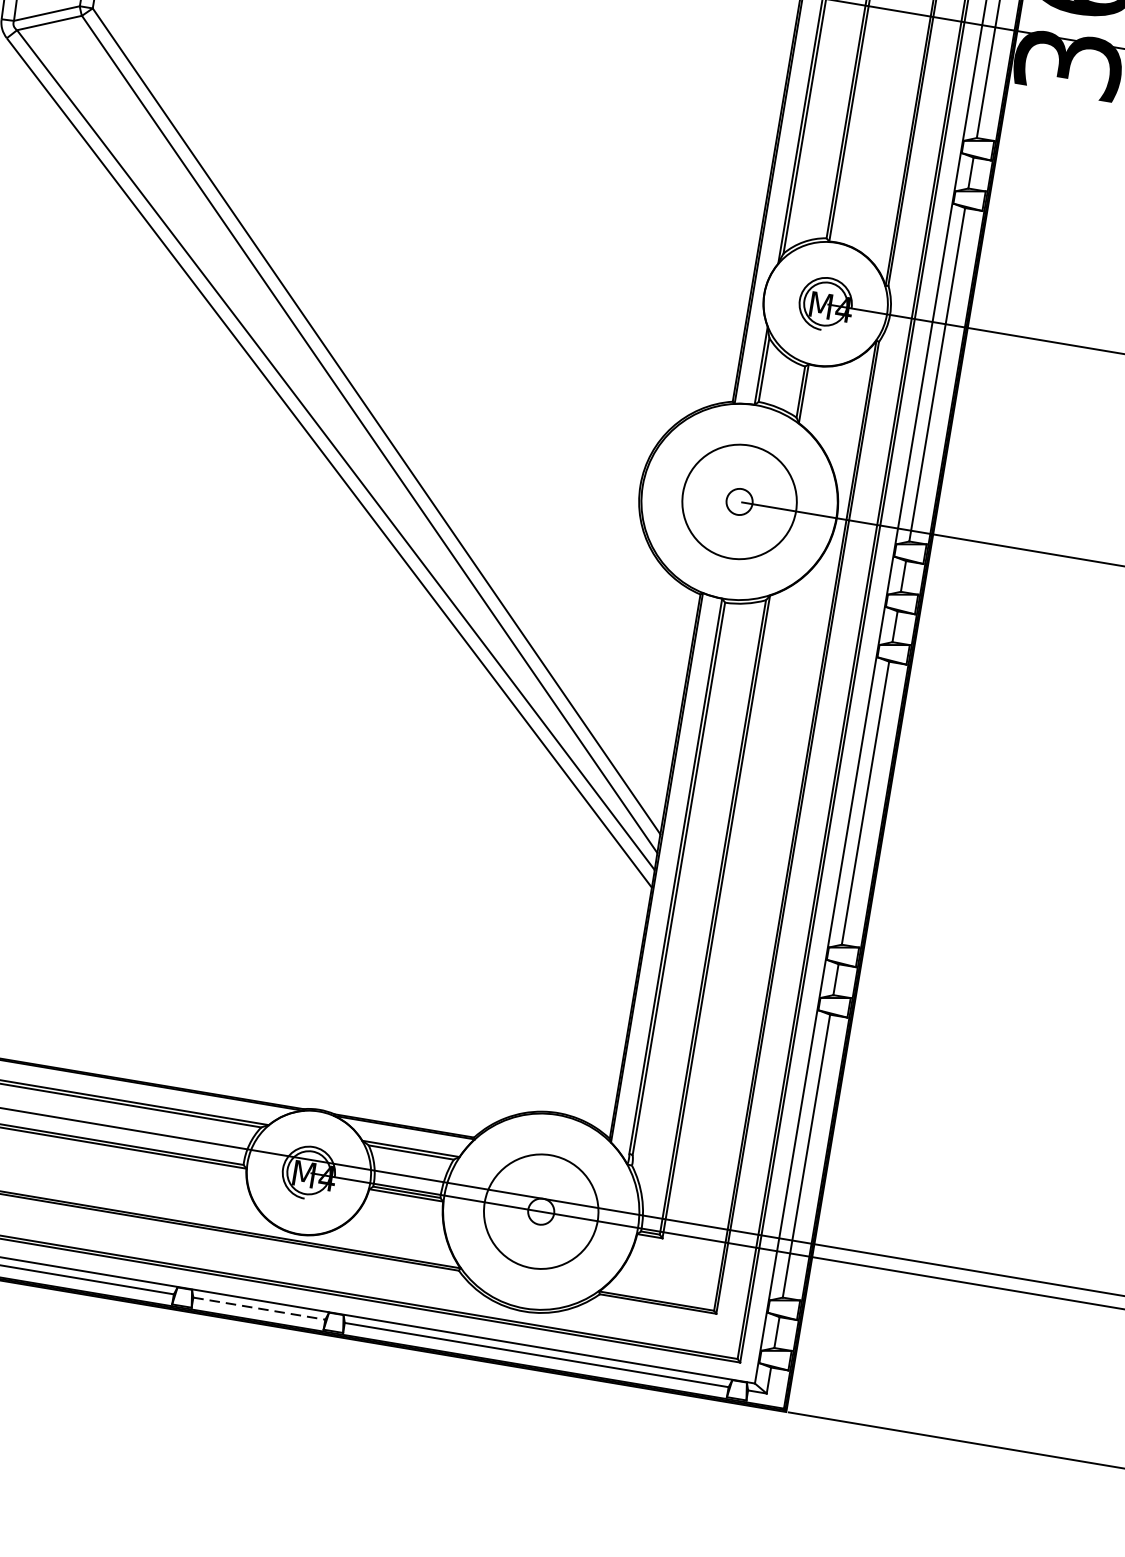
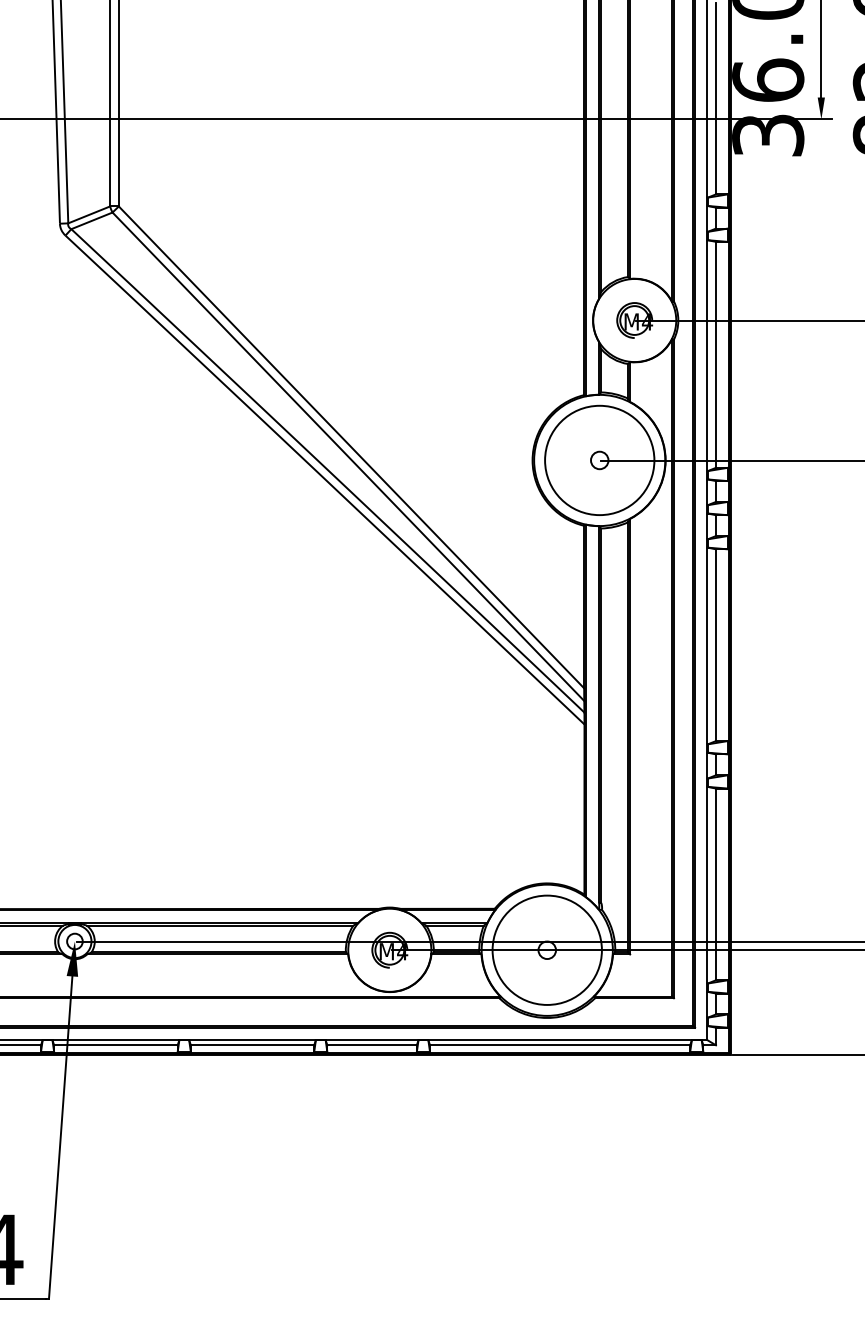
circle: (739, 501) -> (599, 460), size x1.43
circle: (540, 1210) -> (546, 949), size x1.43
line: (259, 1309) -> (372, 1045), dashed -> solid

